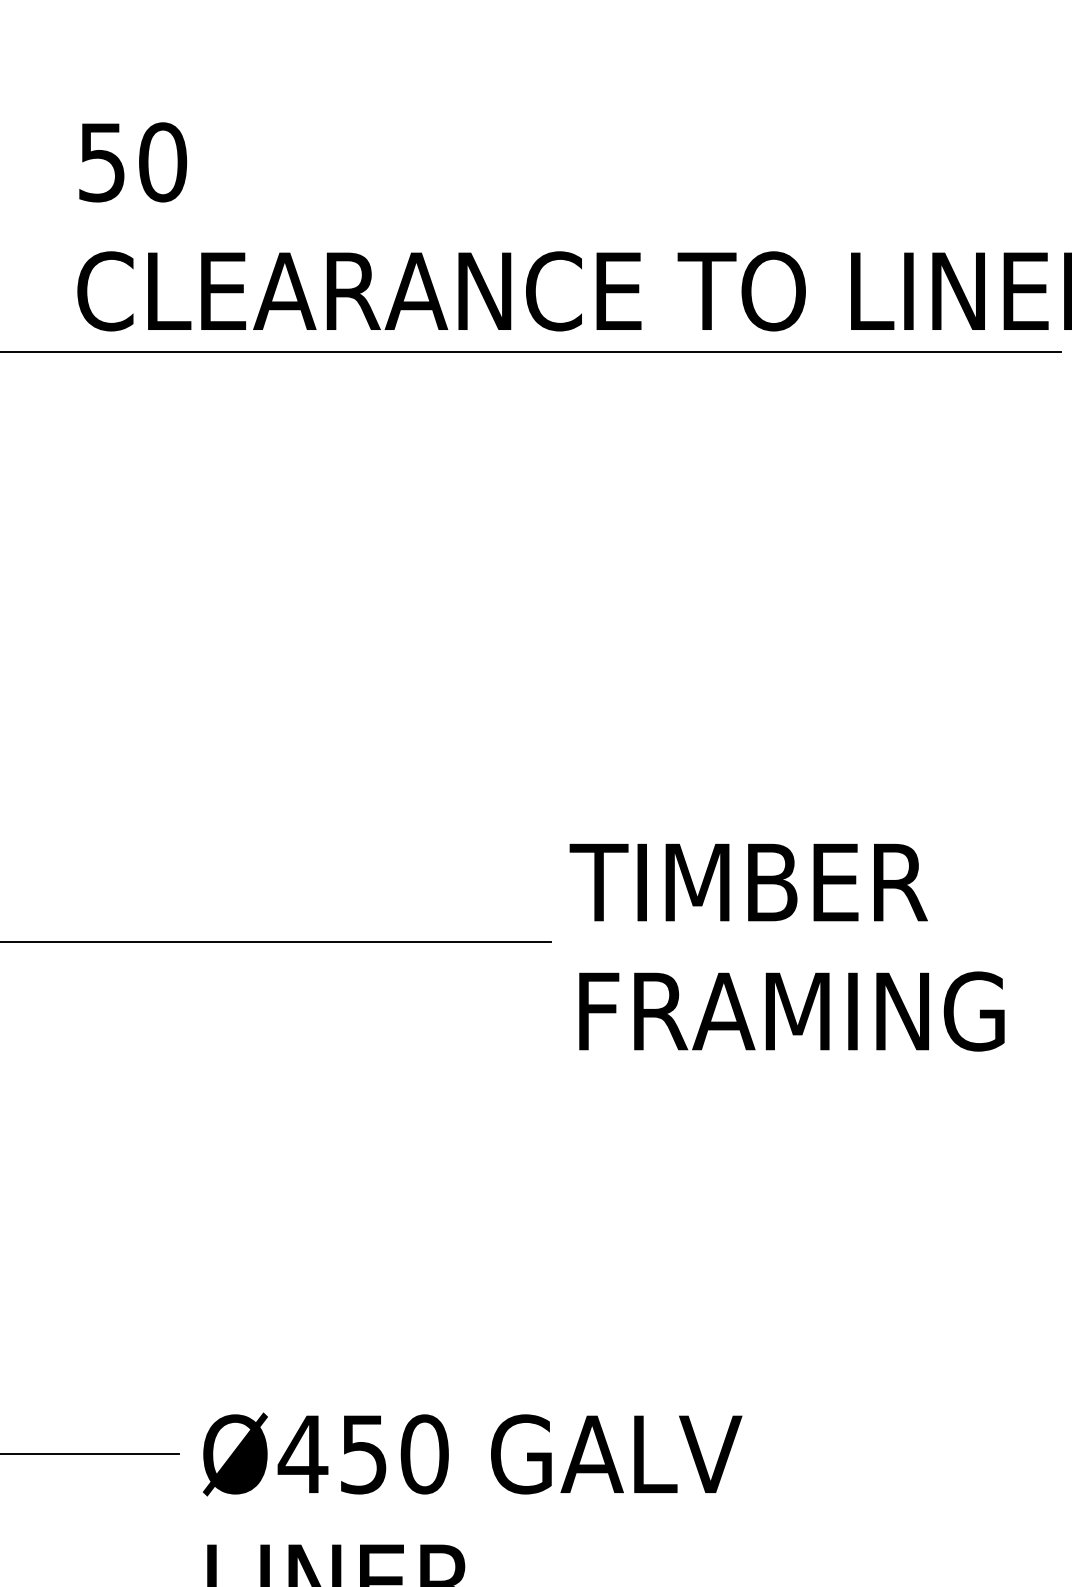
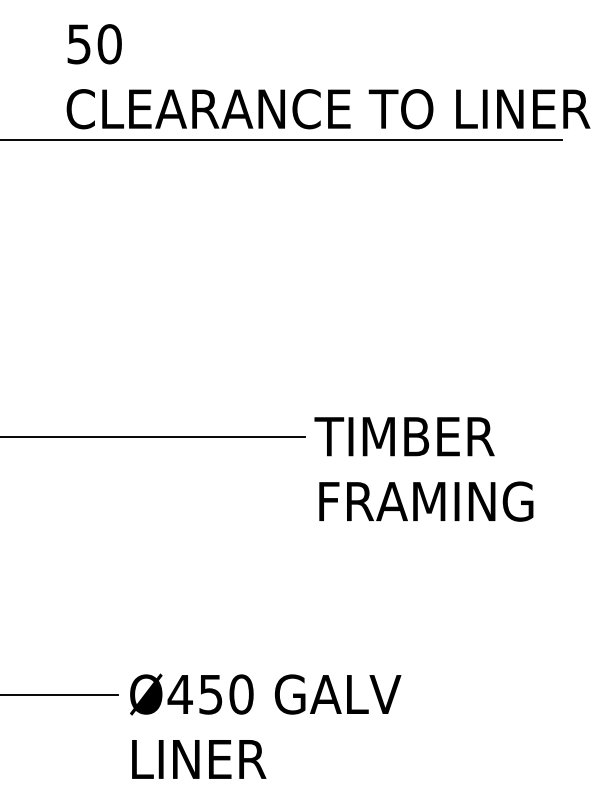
text: (786, 947) -> (423, 469), moved

